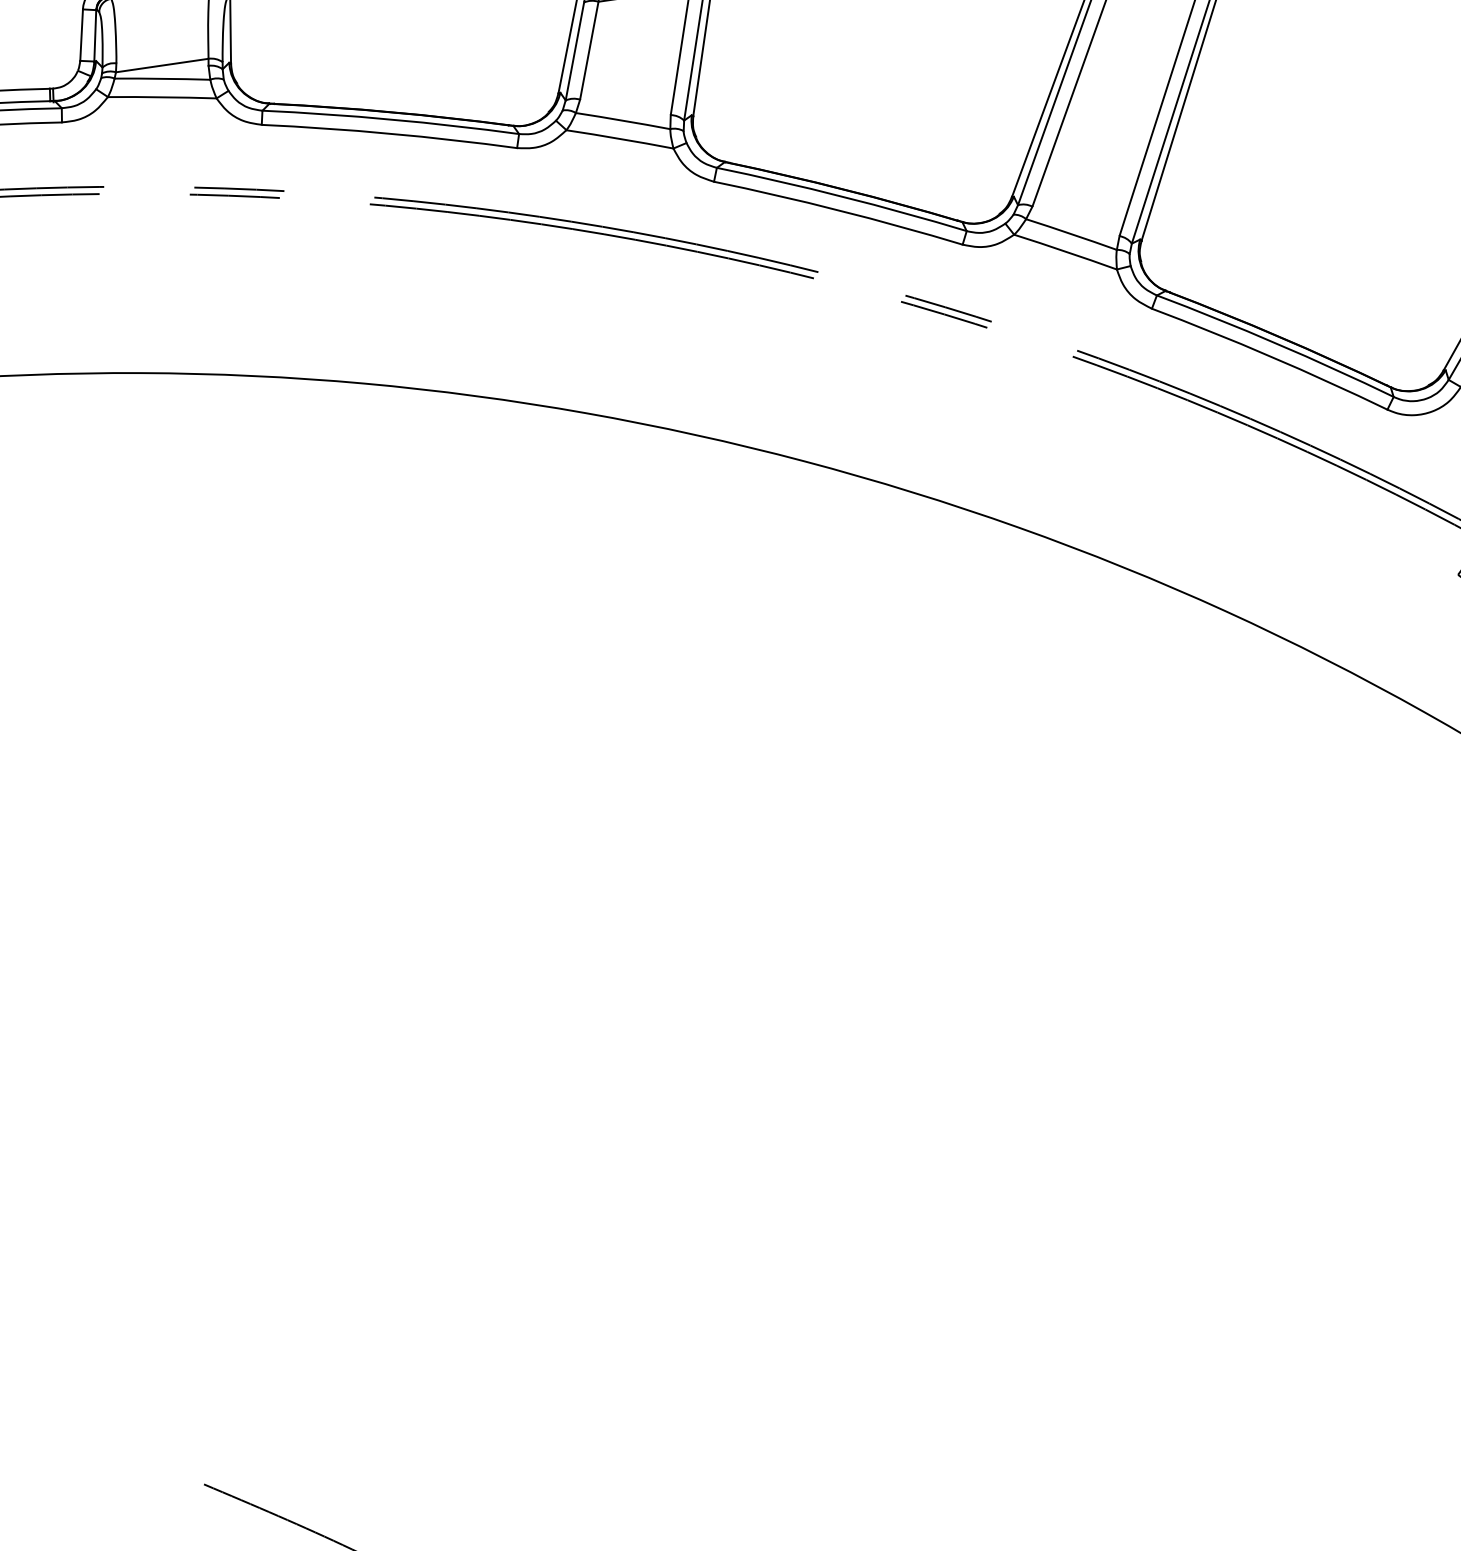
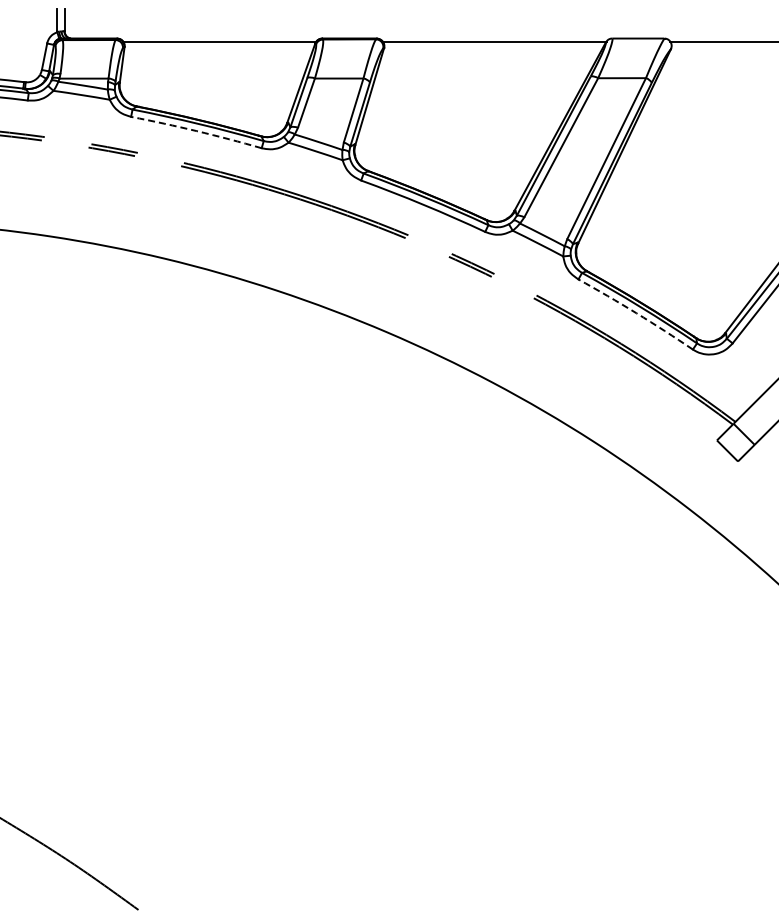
arc: (389, 134) -> (196, 131), solid -> dashed
arc: (1270, 357) -> (636, 313), solid -> dashed

